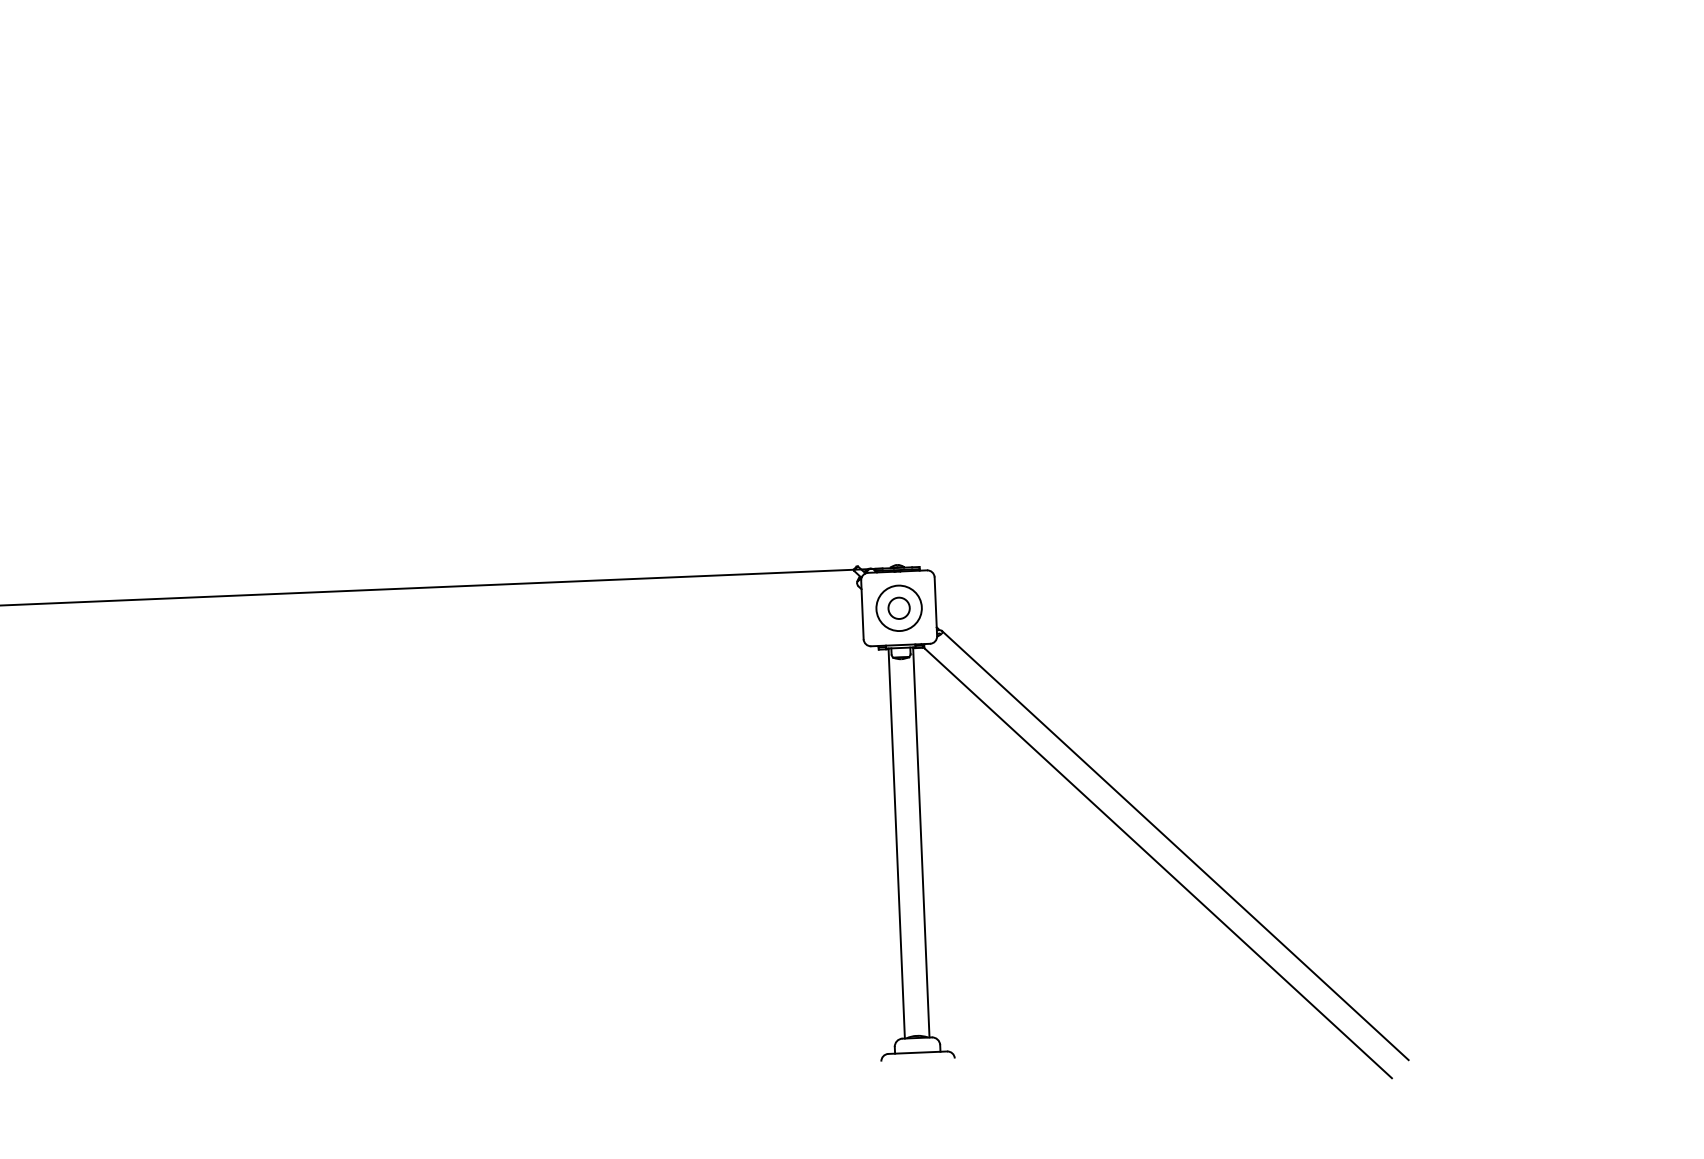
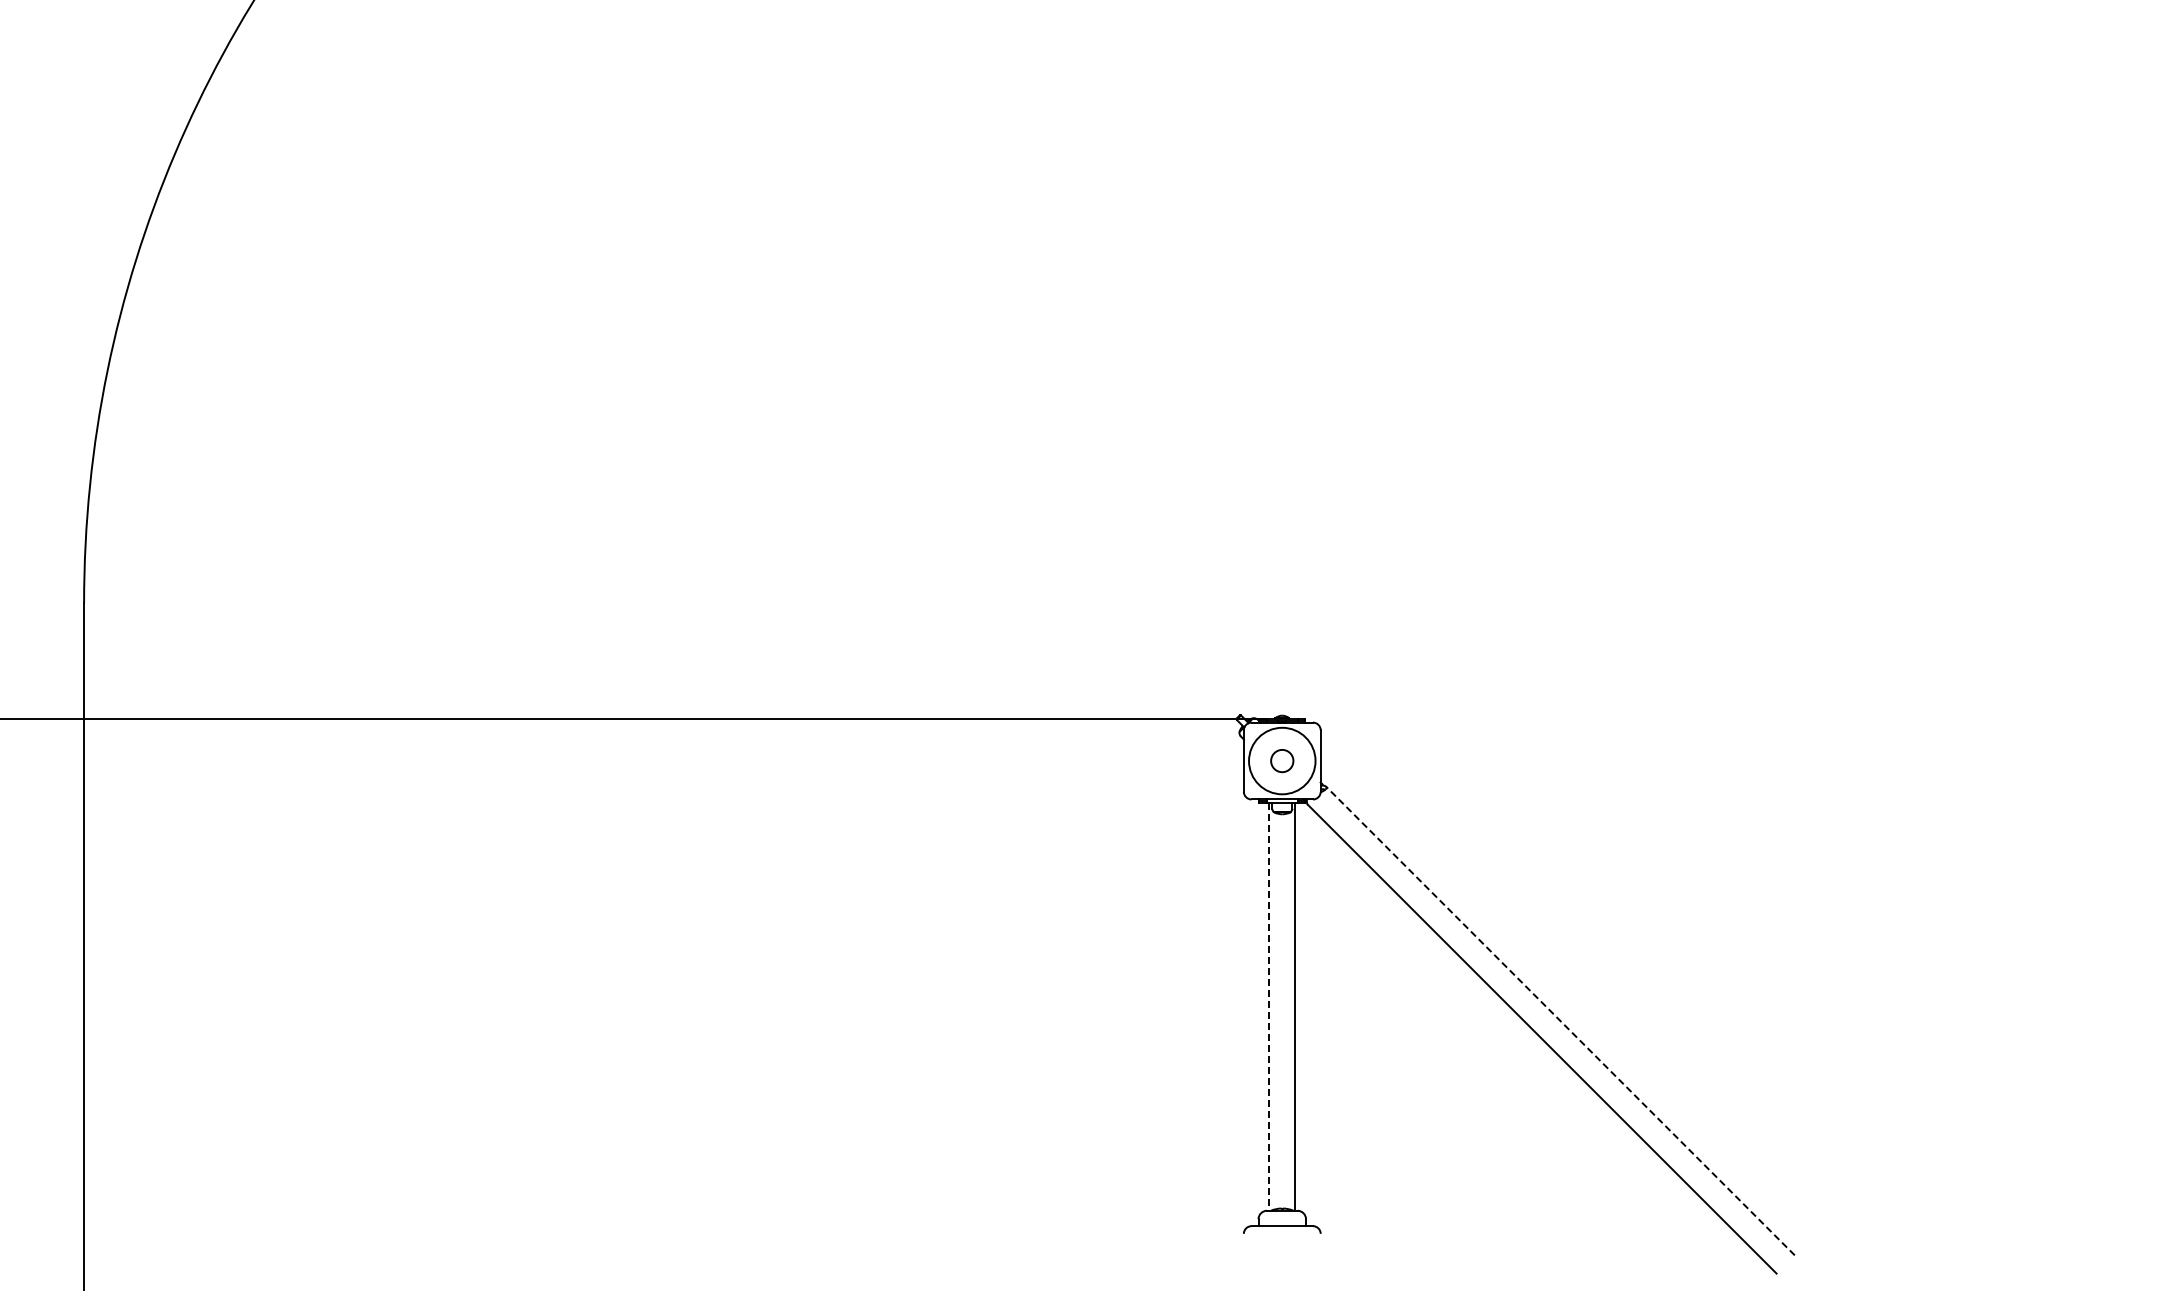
circle: (899, 607) -> (1282, 760), size x1.4
line: (896, 844) -> (1269, 1007), solid -> dashed
line: (1175, 845) -> (1560, 1020), solid -> dashed

